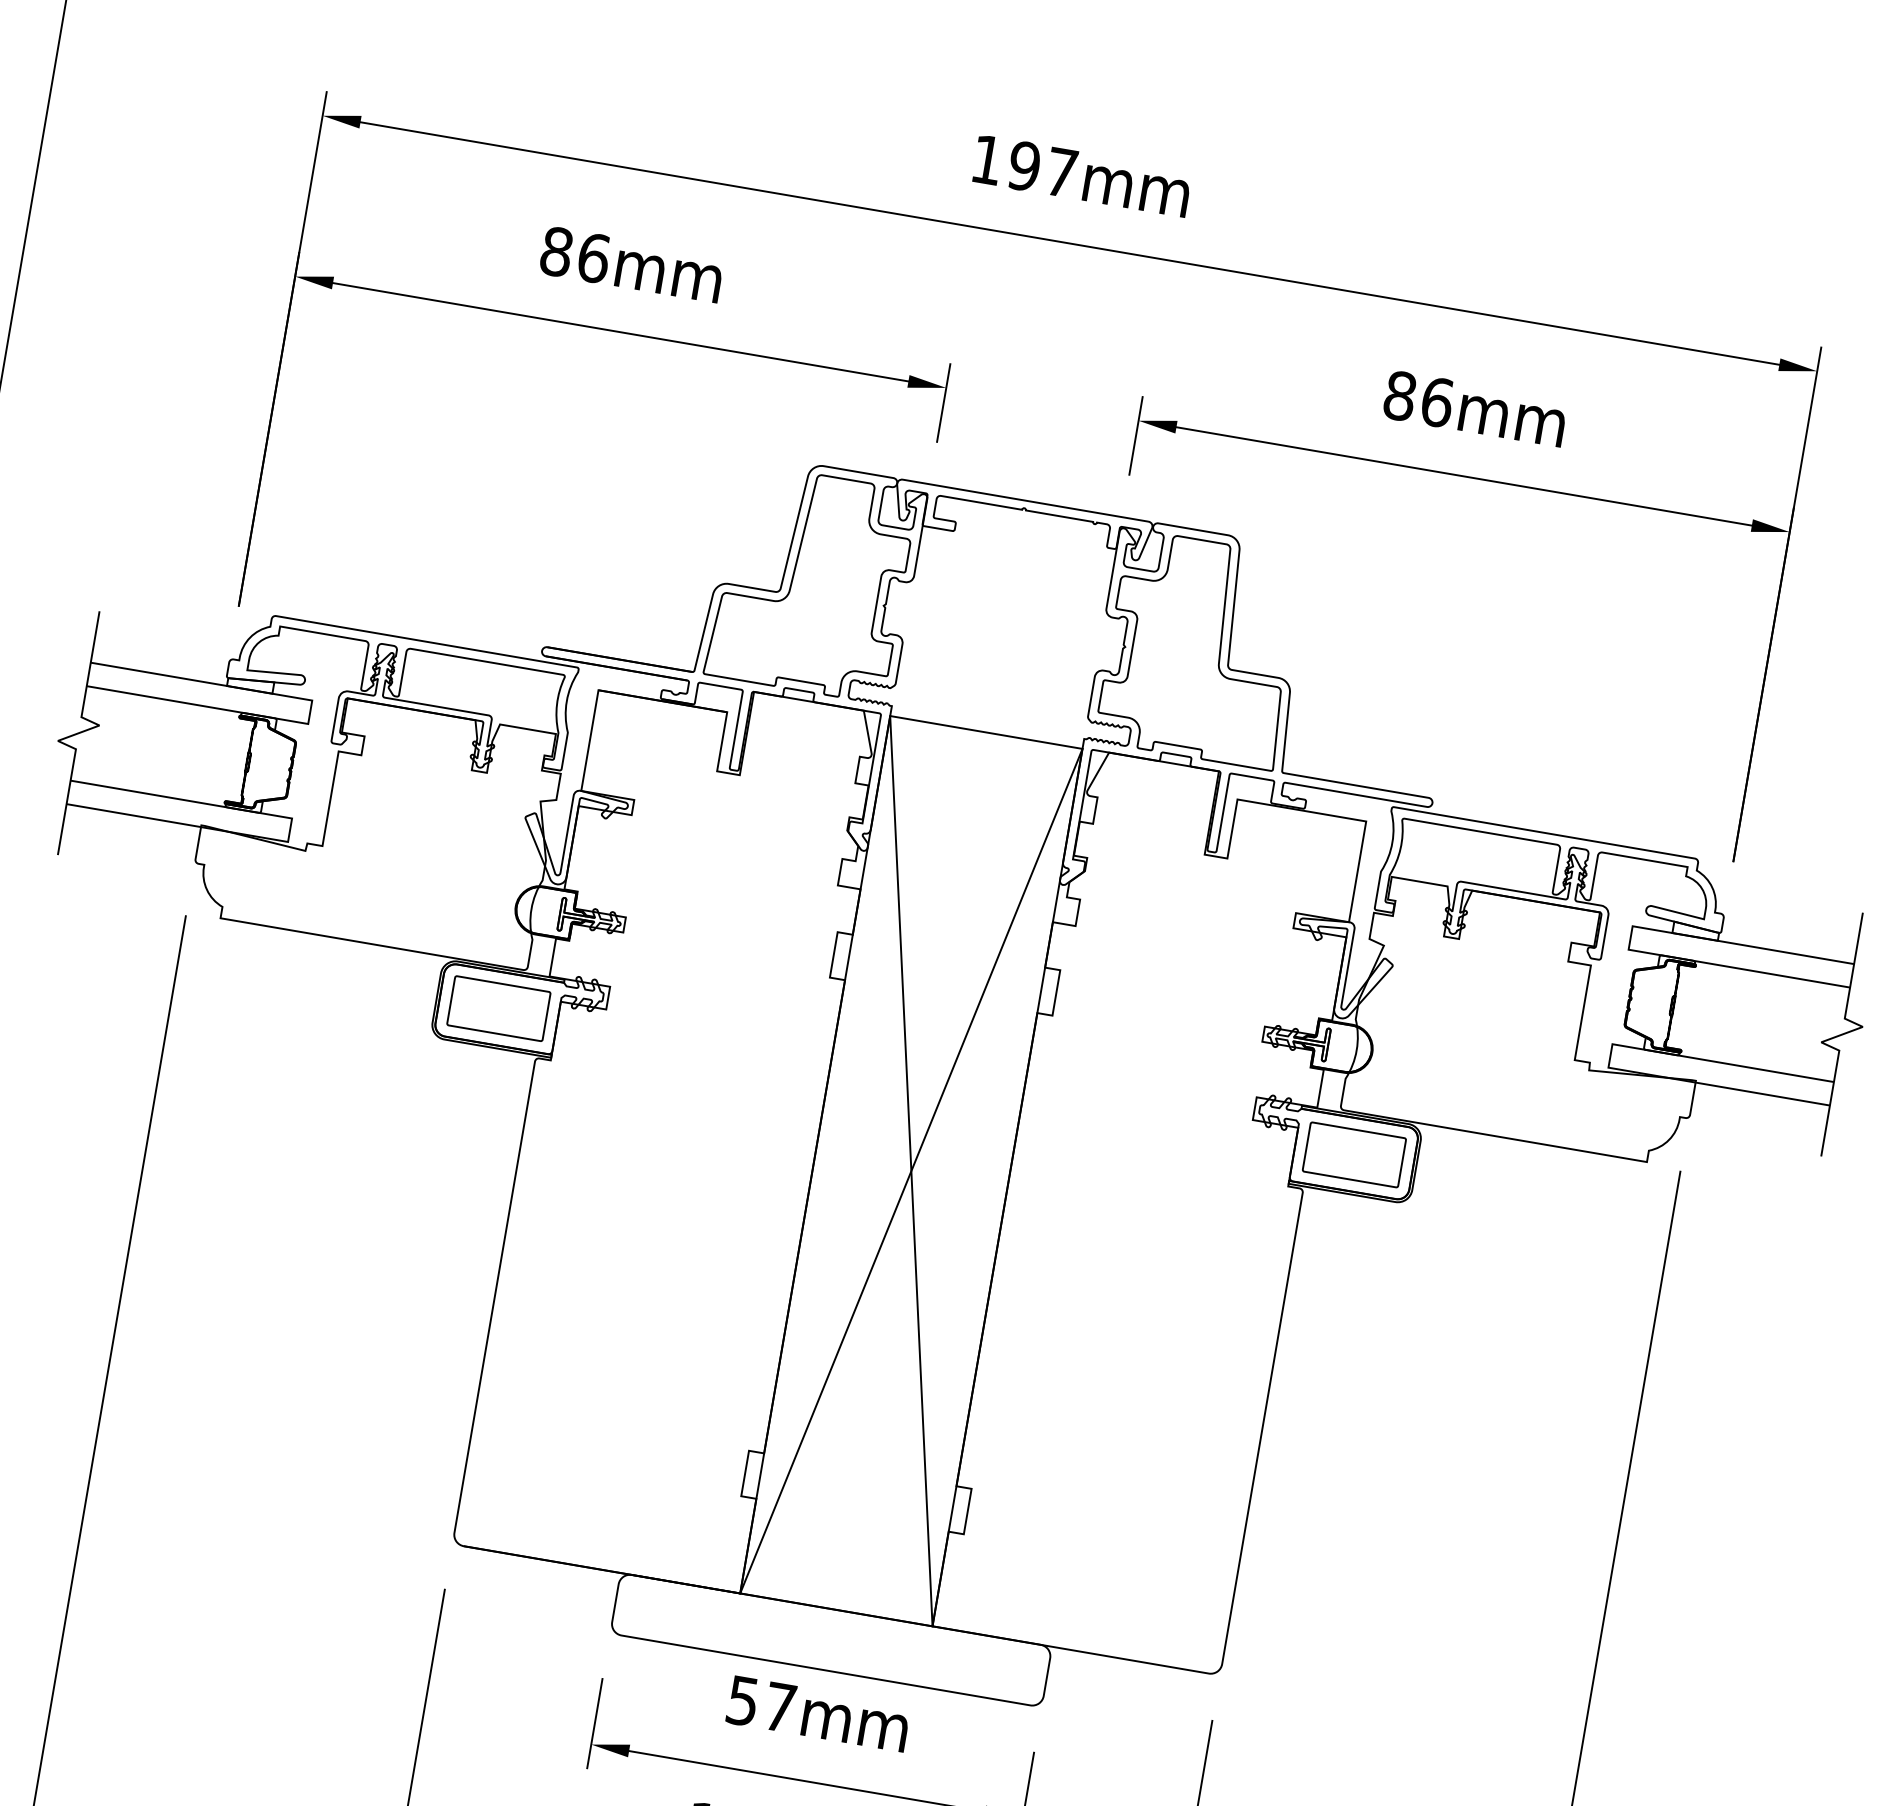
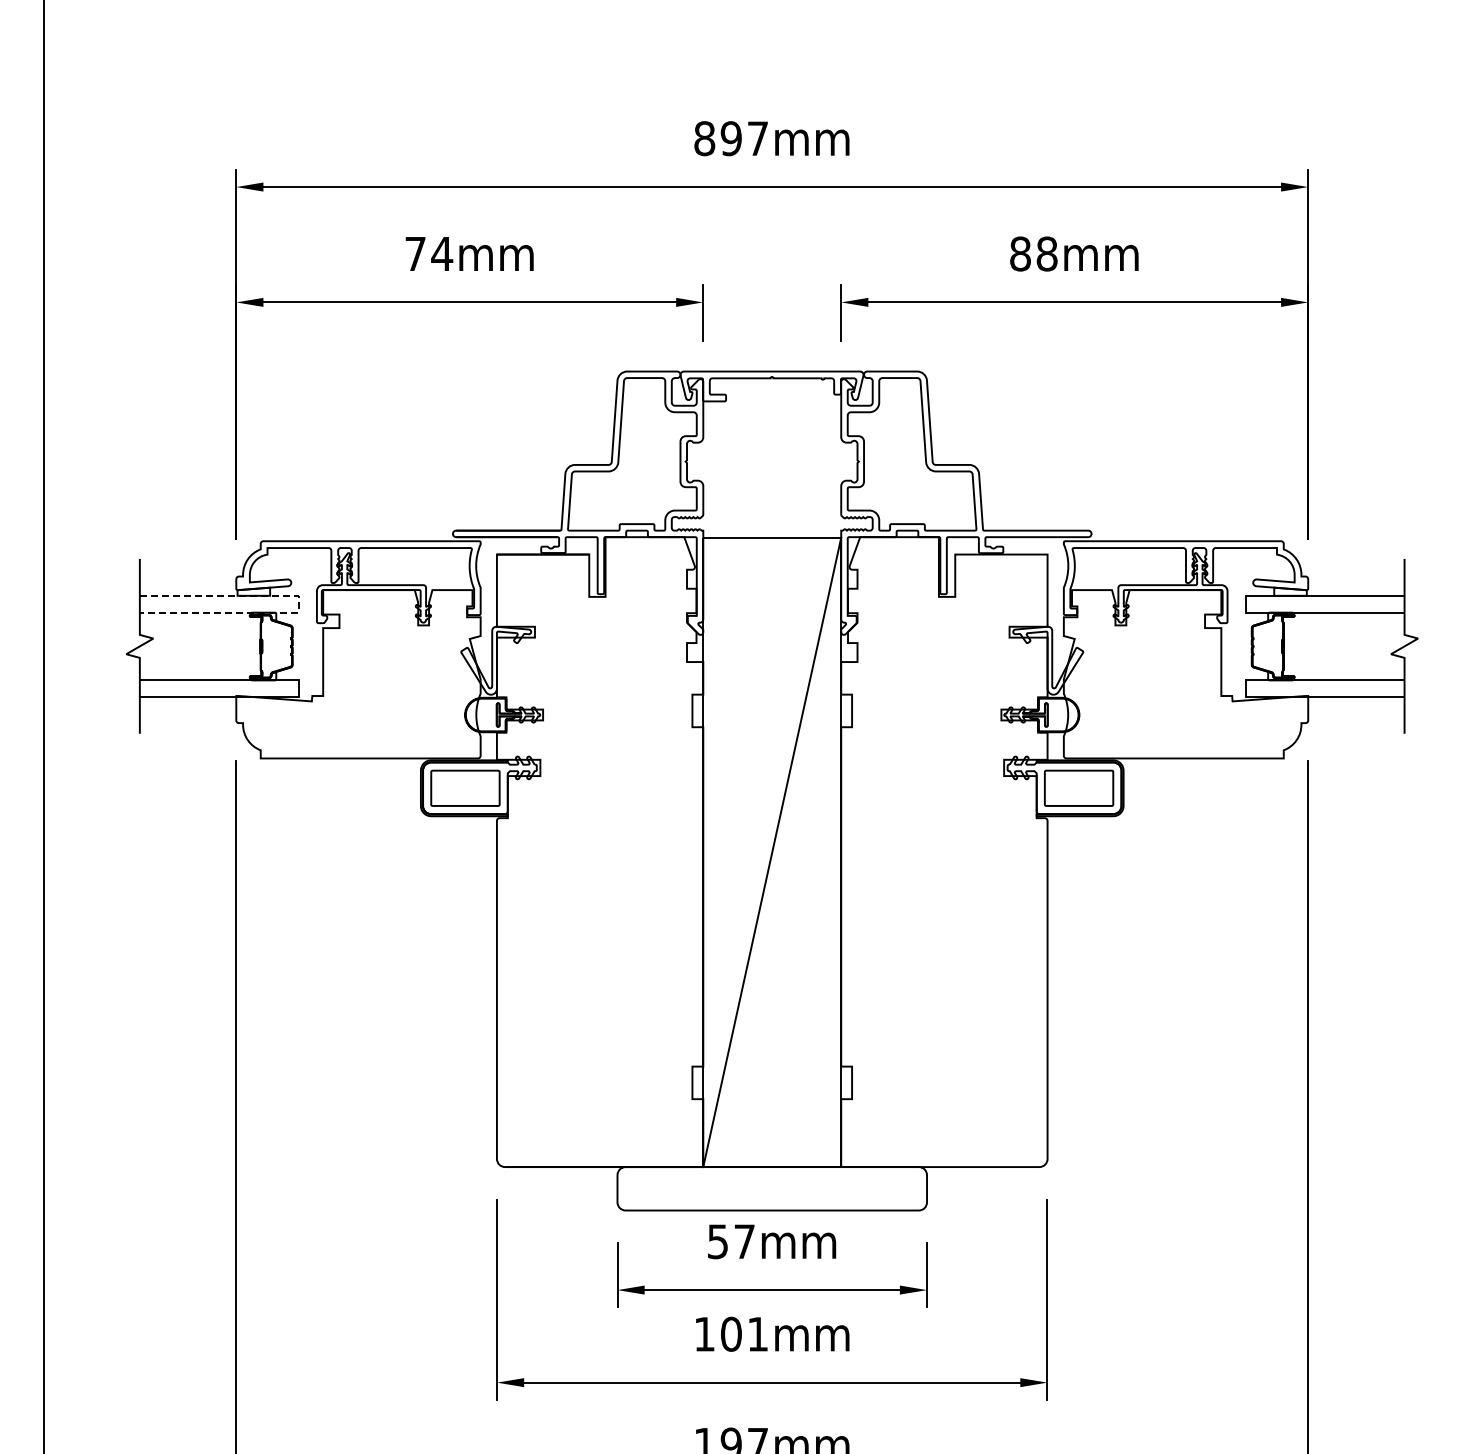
text: (987, 159) -> (704, 138), 197mm -> 897mm
text: (576, 254) -> (429, 253), 86mm -> 74mm
text: (1436, 401) -> (1046, 253), 86mm -> 88mm
line: (309, 712) -> (298, 604), solid -> dashed
line: (911, 1171) -> (772, 852), removed

